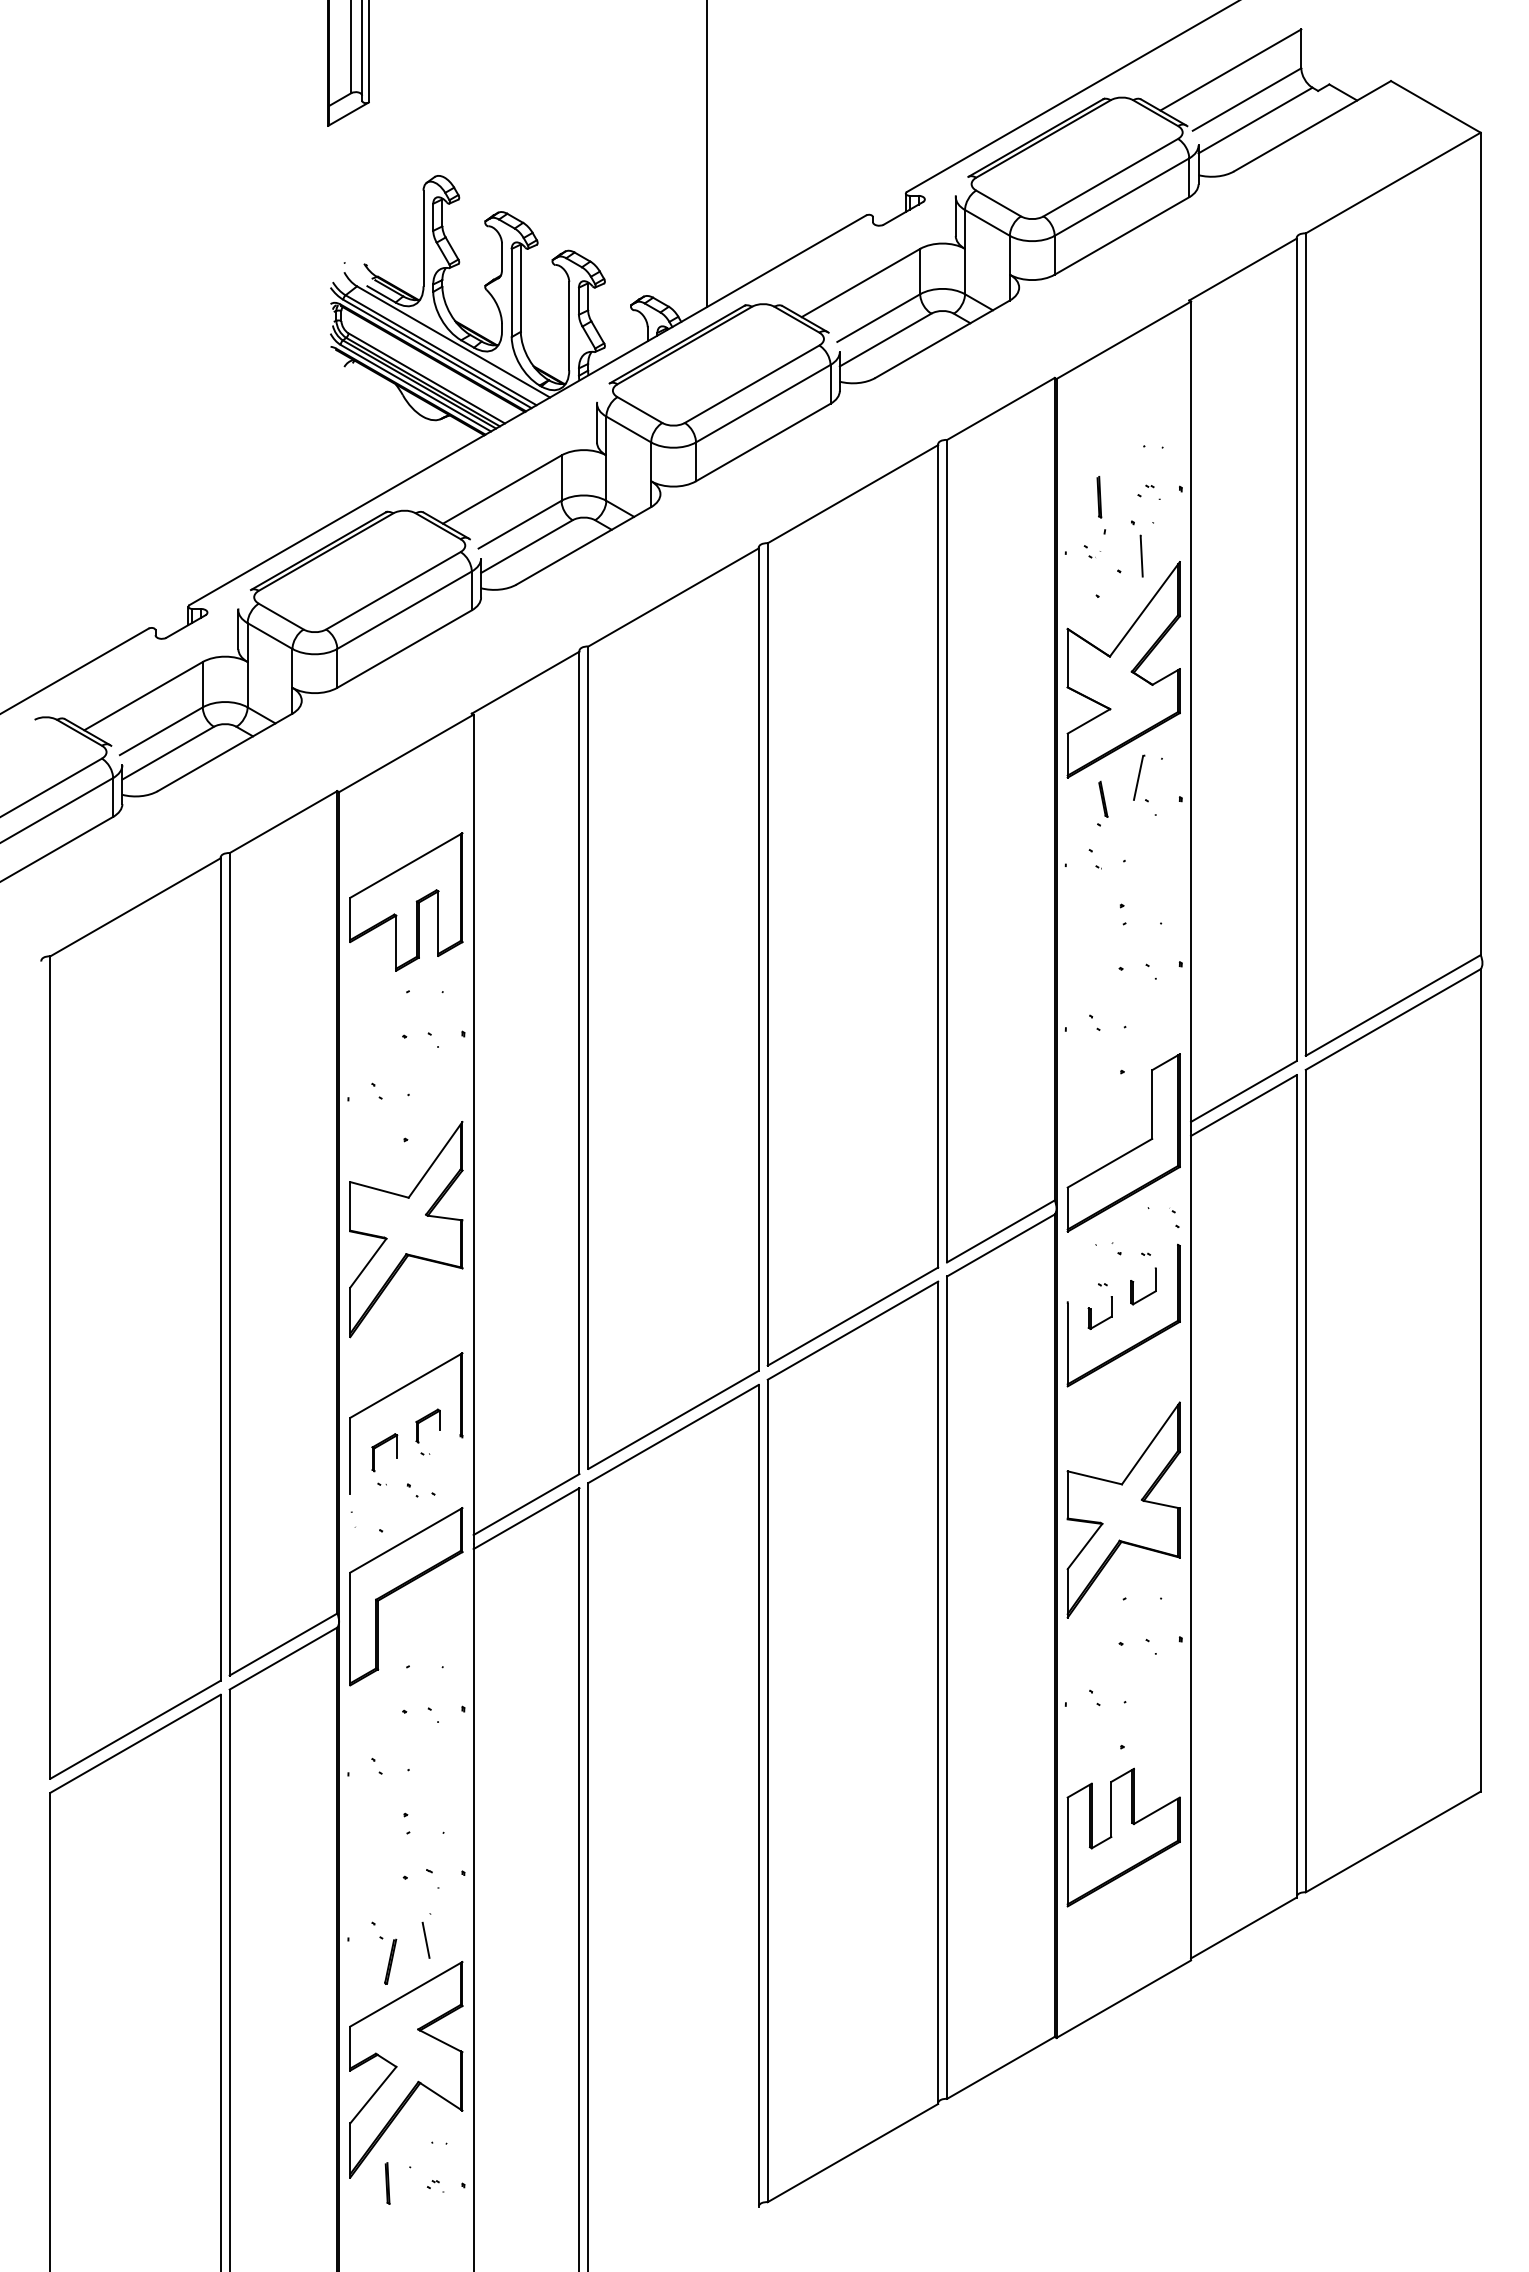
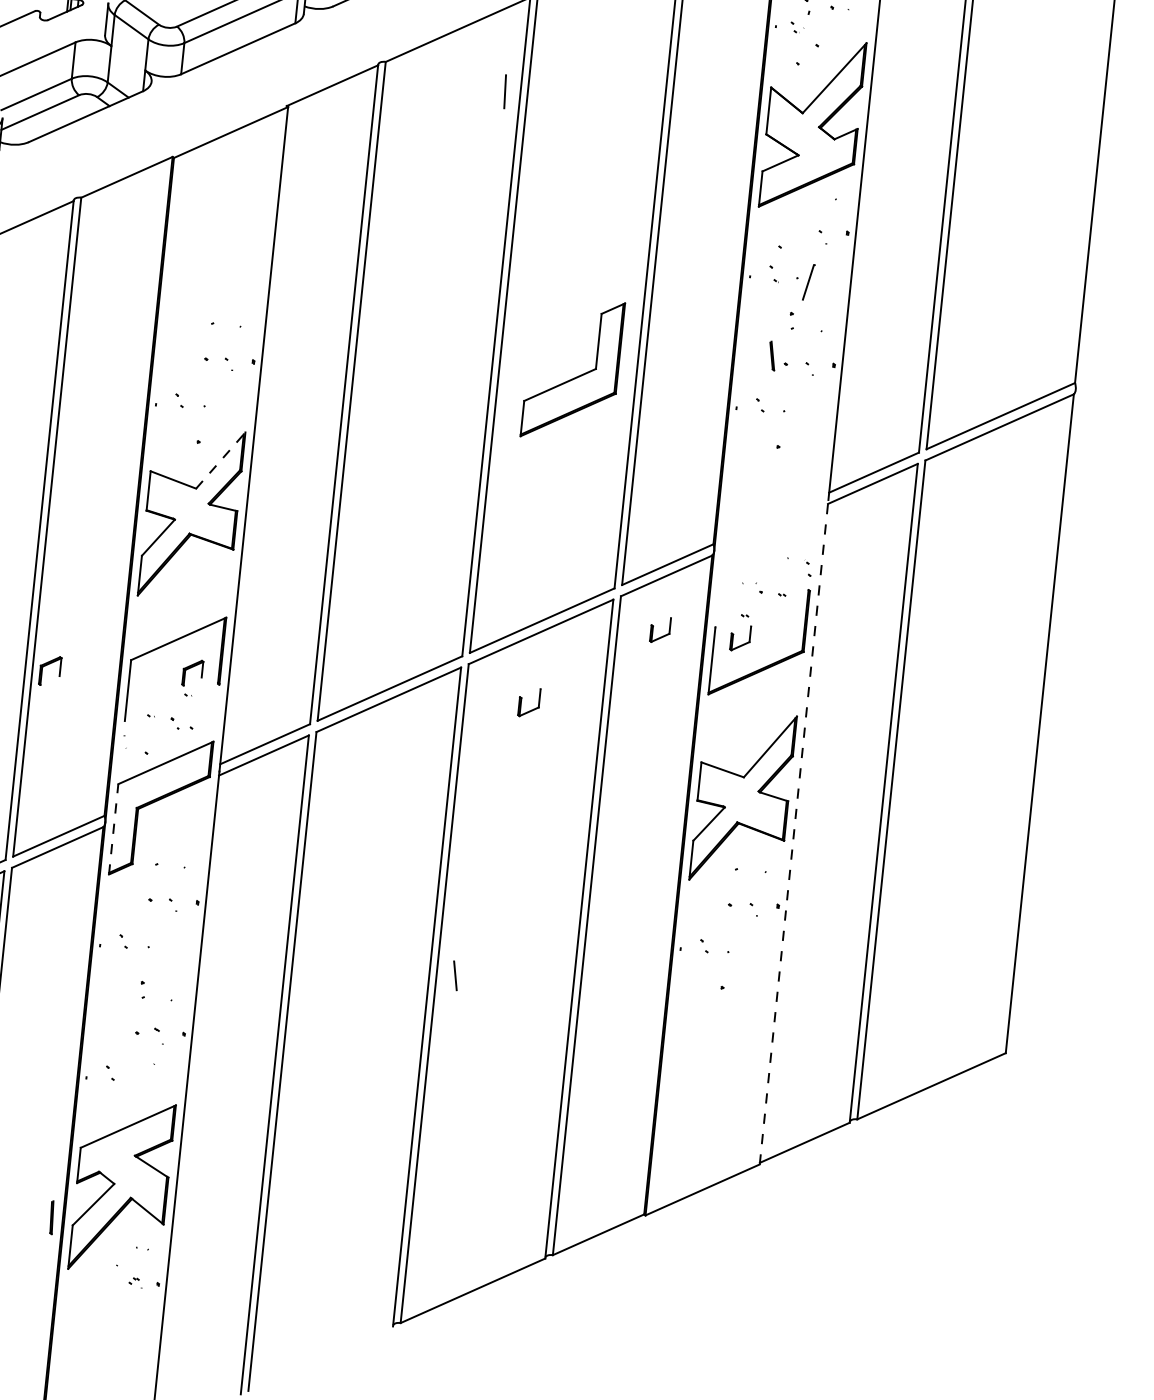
line: (1141, 555) -> (505, 91), moved
part: (1139, 777) -> (809, 282), moved
line: (1103, 798) -> (772, 355), moved
part: (406, 901) -> (218, 251), removed
part: (1129, 1150) -> (576, 376), moved
line: (435, 1159) -> (220, 460), solid -> dashed
part: (1149, 1293) -> (533, 708), moved
part: (991, 1312) -> (653, 628), added
part: (381, 1445) -> (48, 665), moved
line: (1191, 1545) -> (794, 832), solid -> dashed
line: (350, 1628) -> (113, 828), solid -> dashed
part: (1123, 1837) -> (715, 1060), removed
line: (425, 1940) -> (454, 975), moved
part: (390, 1961) -> (118, 1099), removed
line: (387, 2183) -> (51, 1217), moved

